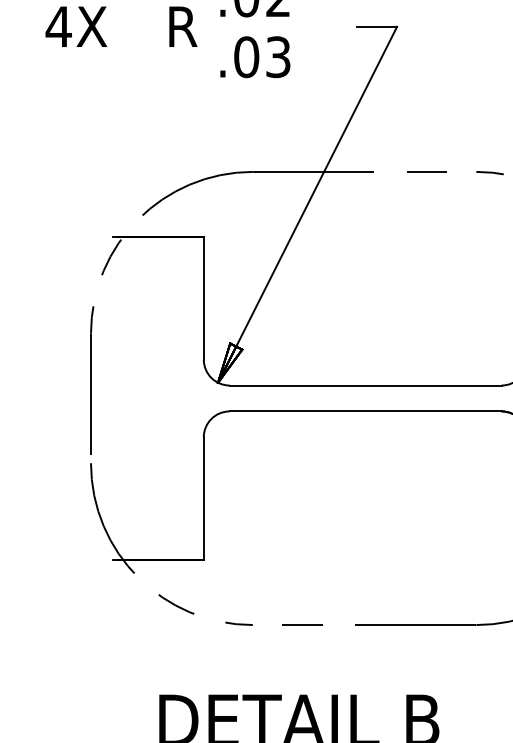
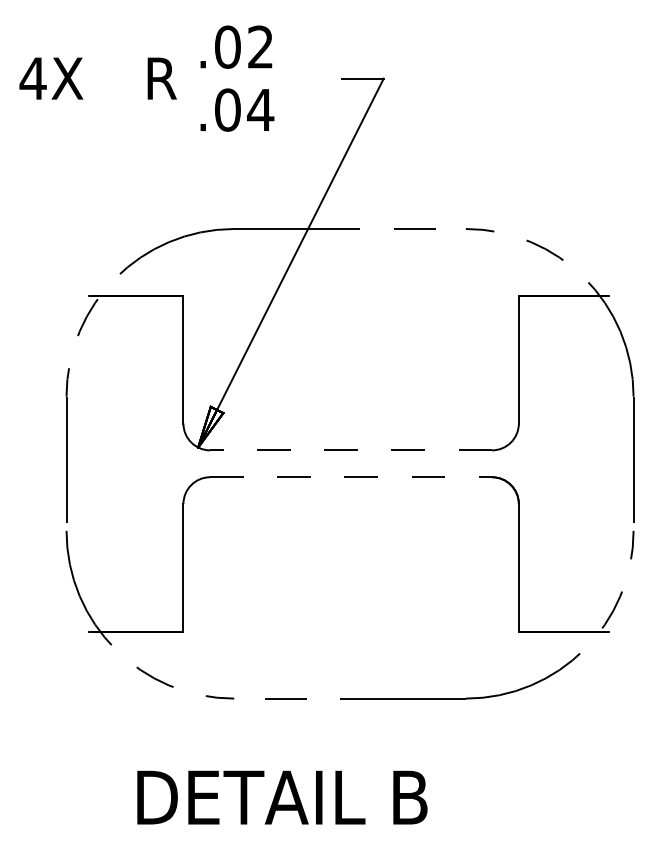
text: (278, 56) -> (260, 109), .03 -> .04
line: (365, 385) -> (351, 450), solid -> dashed
line: (365, 411) -> (351, 477), solid -> dashed

